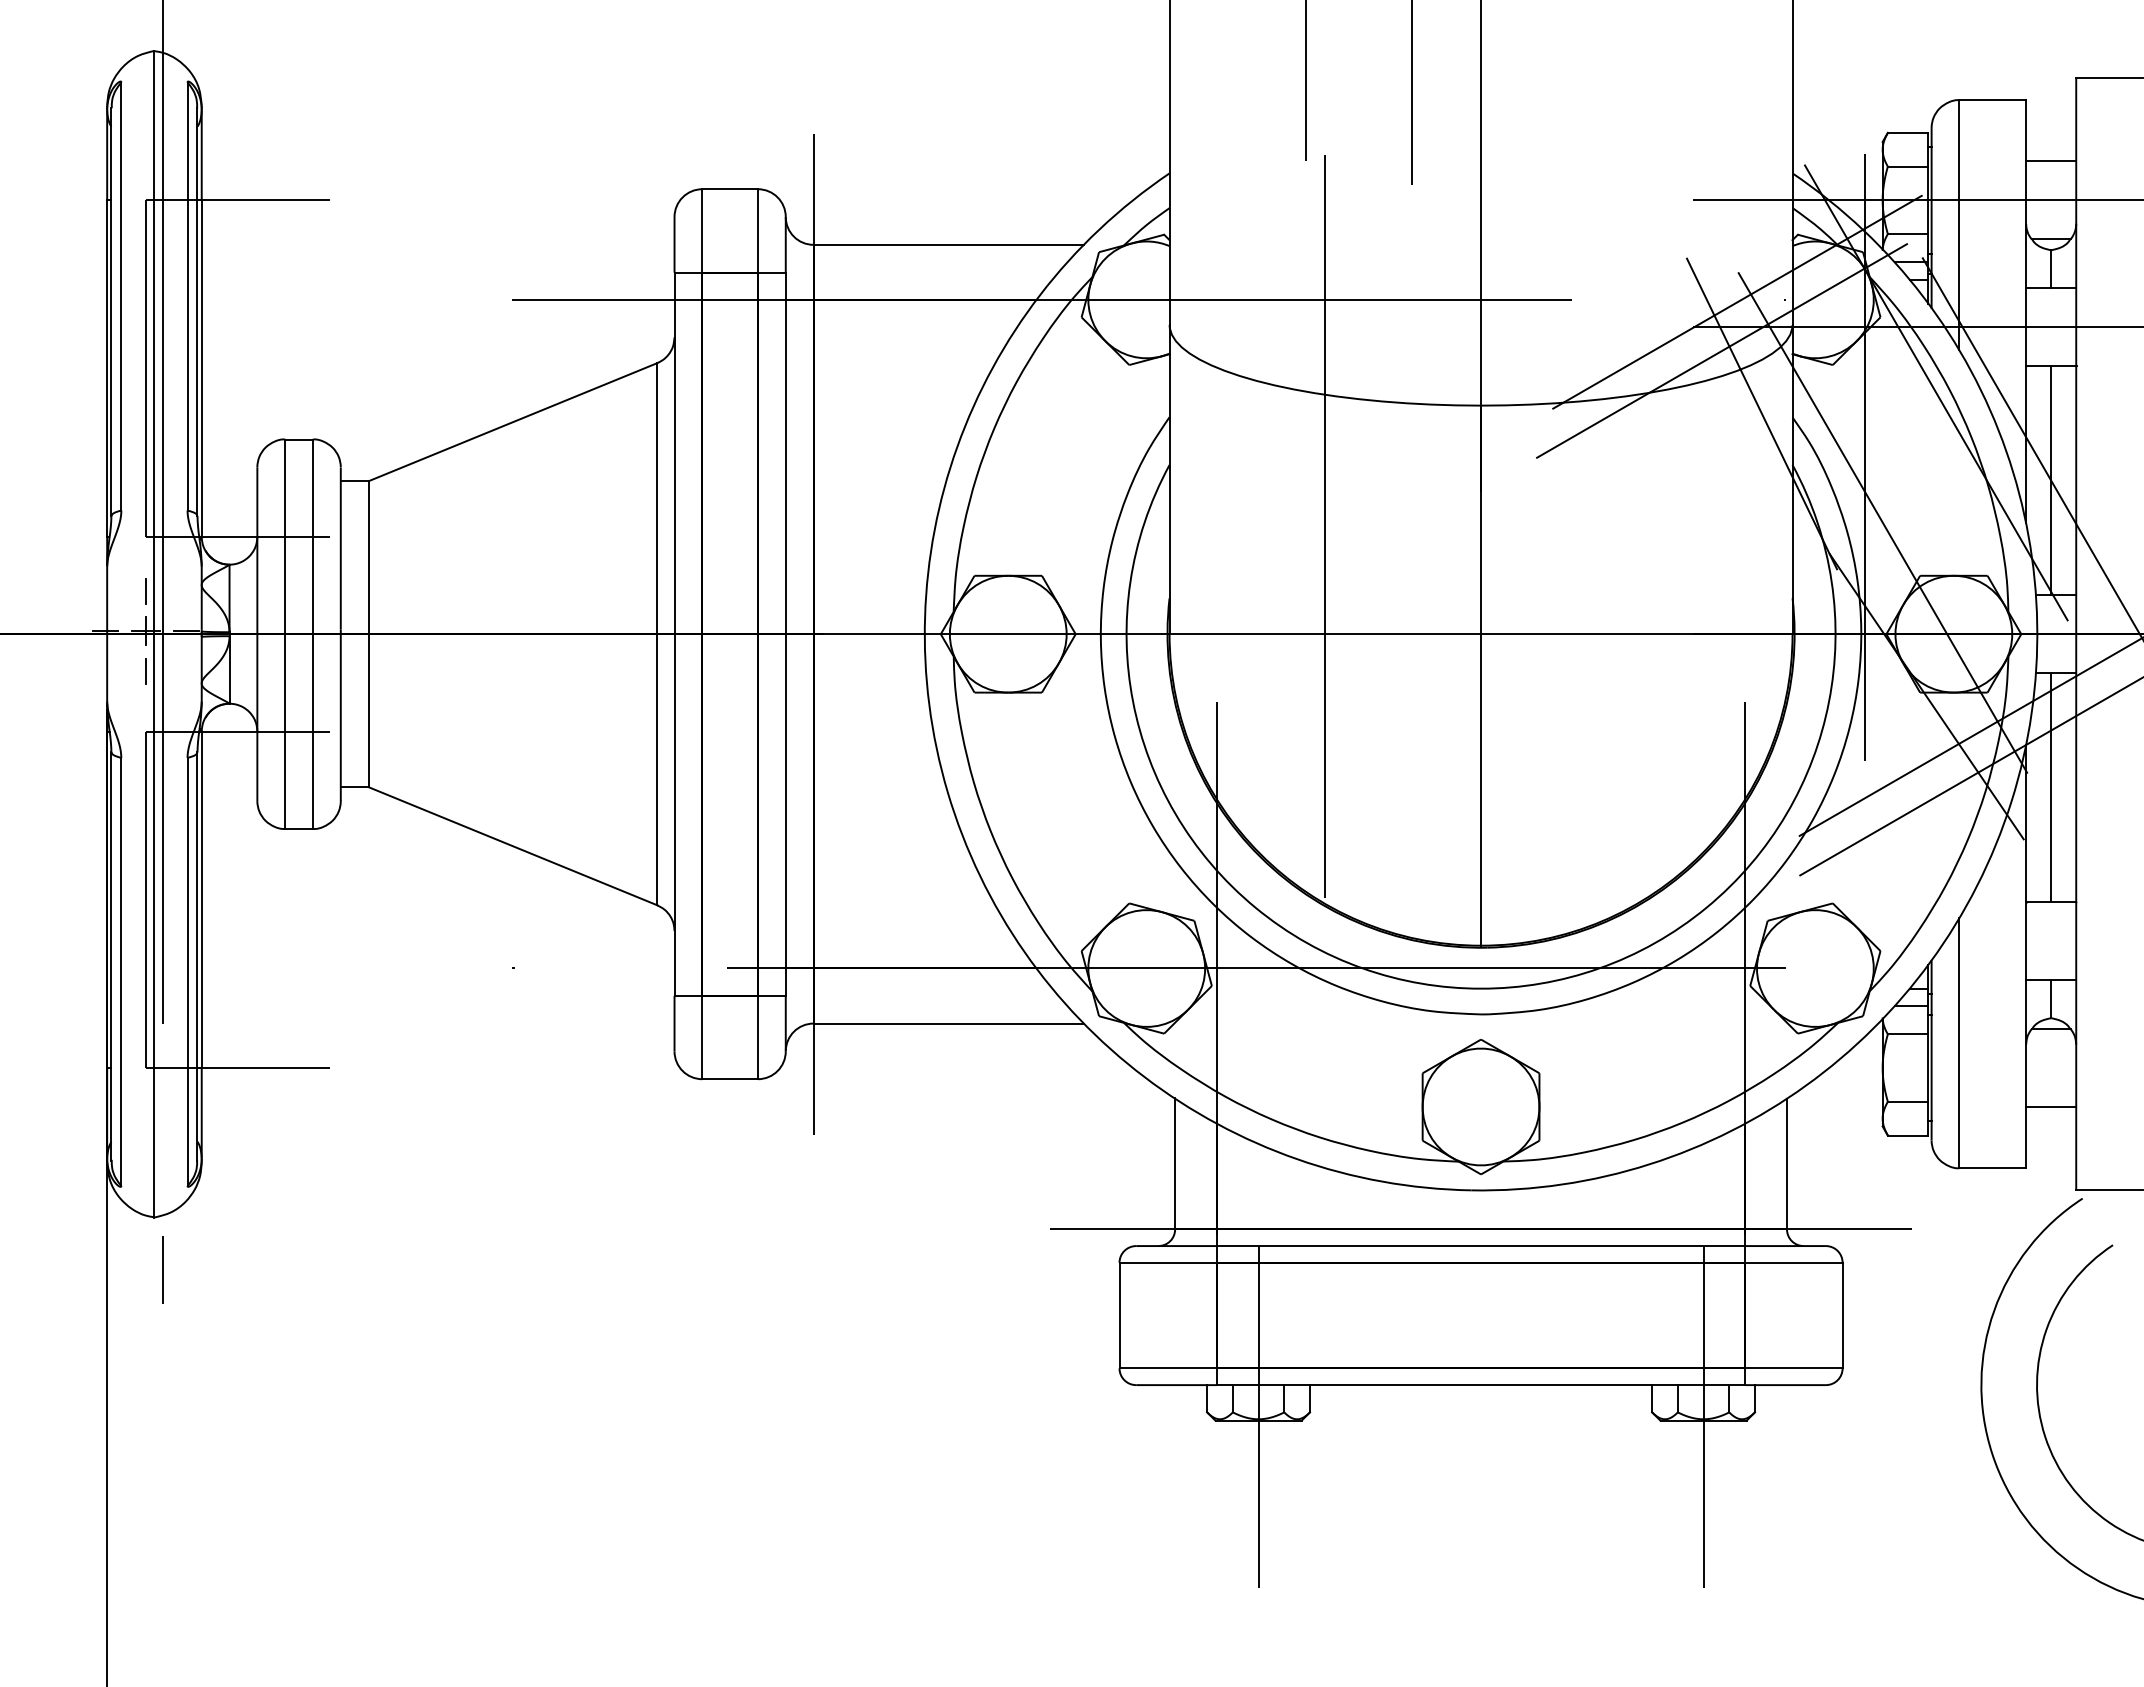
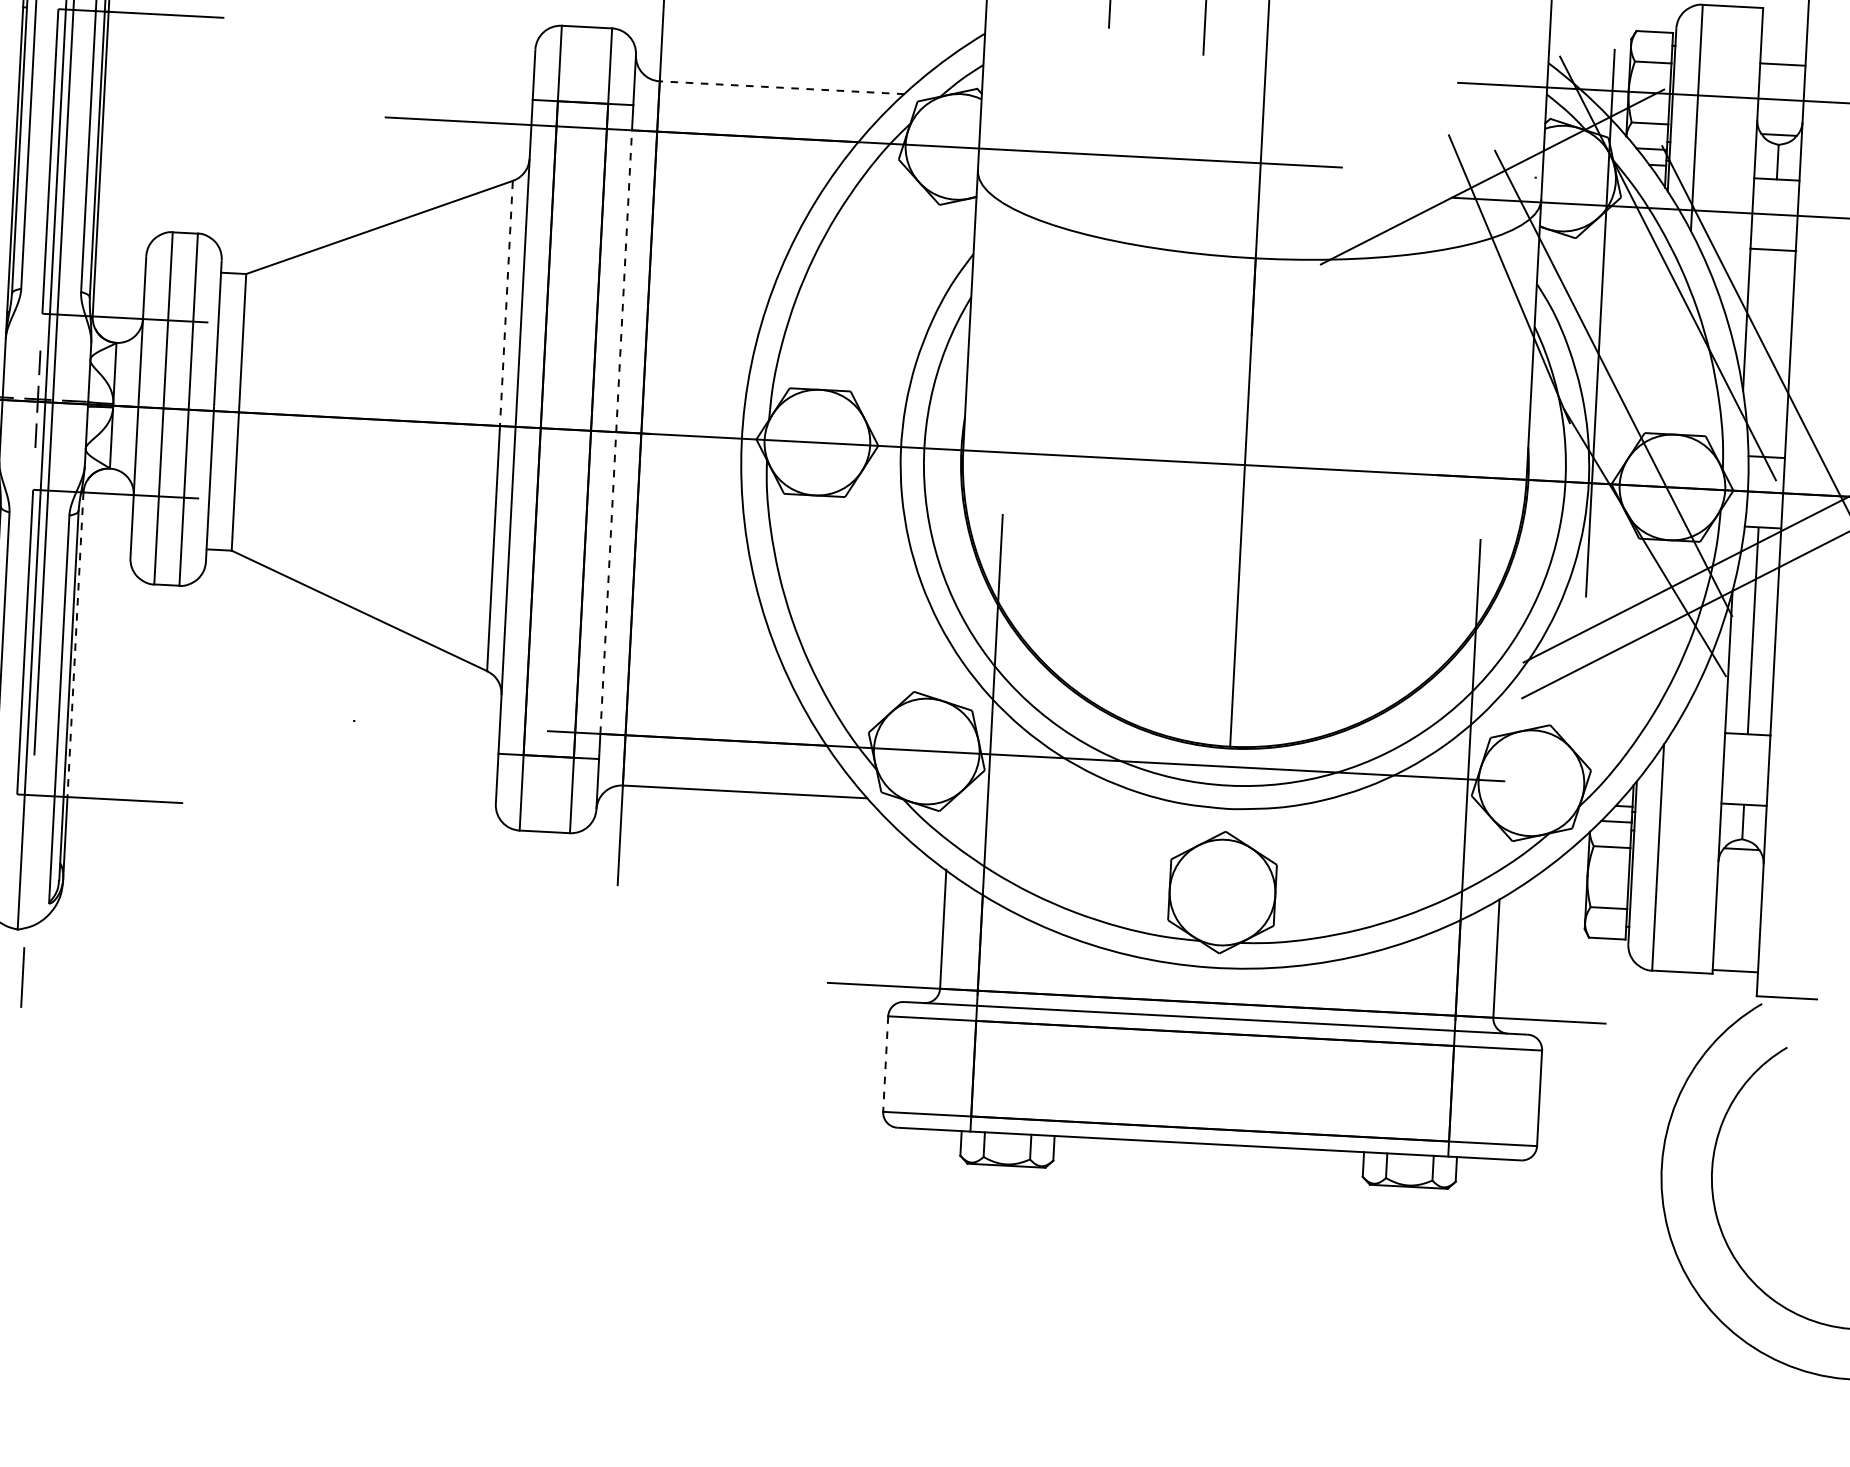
line: (948, 244) -> (781, 87), solid -> dashed
line: (1721, 350) -> (1475, 219), removed
line: (2051, 480) -> (1768, 353), removed
line: (657, 501) -> (506, 306), solid -> dashed
line: (1325, 525) -> (1109, 359), removed
line: (785, 634) -> (615, 432), solid -> dashed
line: (201, 900) -> (75, 645), solid -> dashed
line: (2051, 1107) -> (1735, 971), moved
line: (1119, 1315) -> (885, 1063), solid -> dashed
line: (1258, 1416) -> (1006, 1161), removed
line: (1703, 1416) -> (1409, 1183), removed

